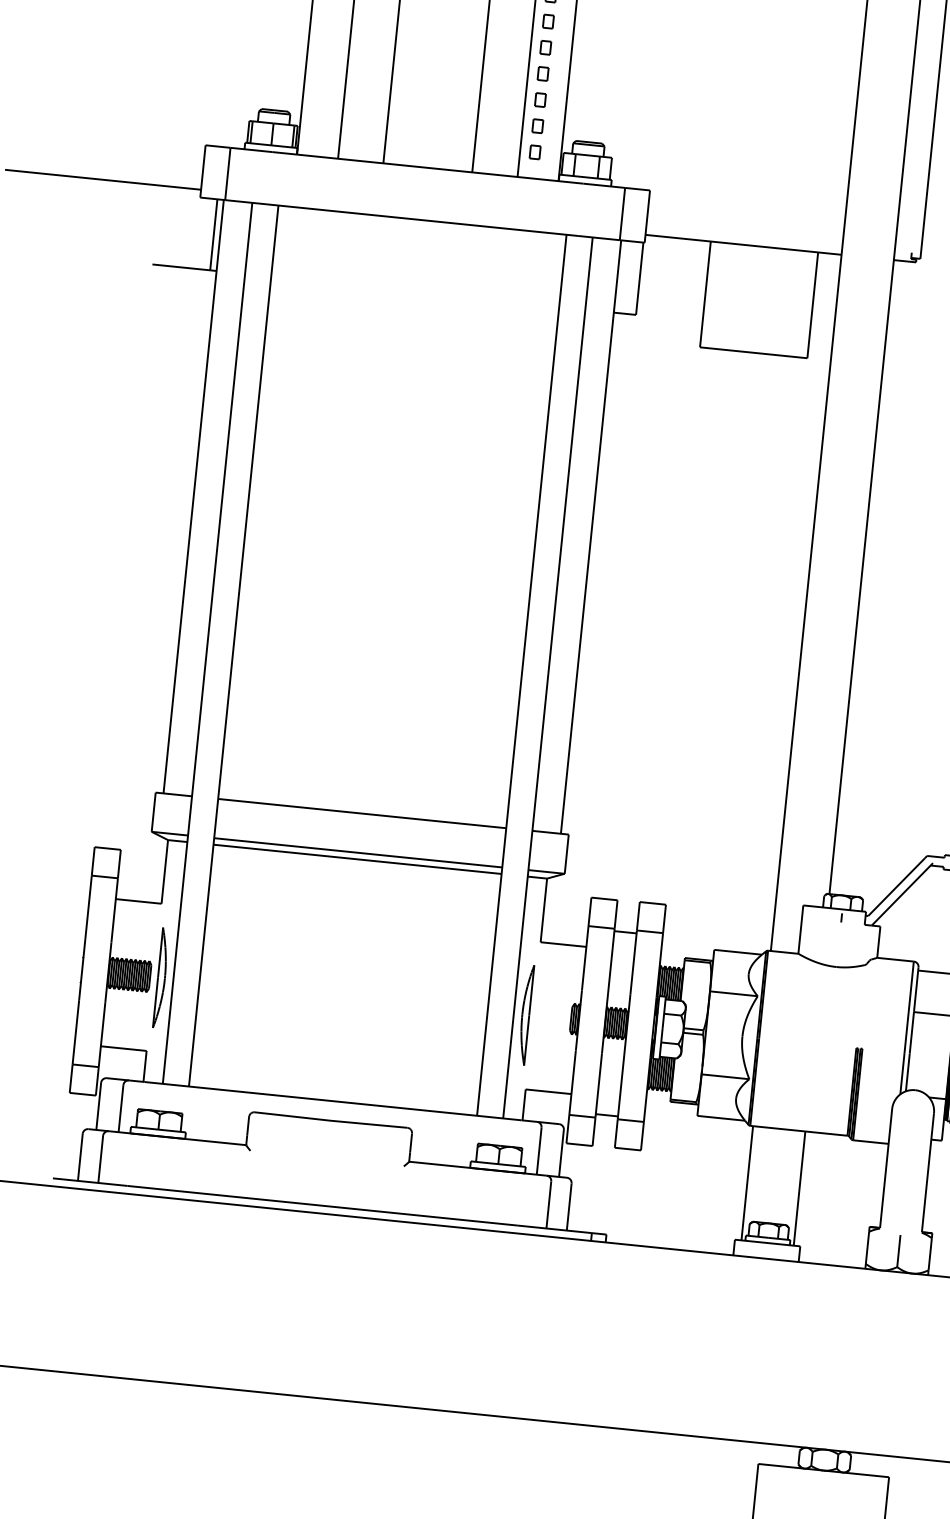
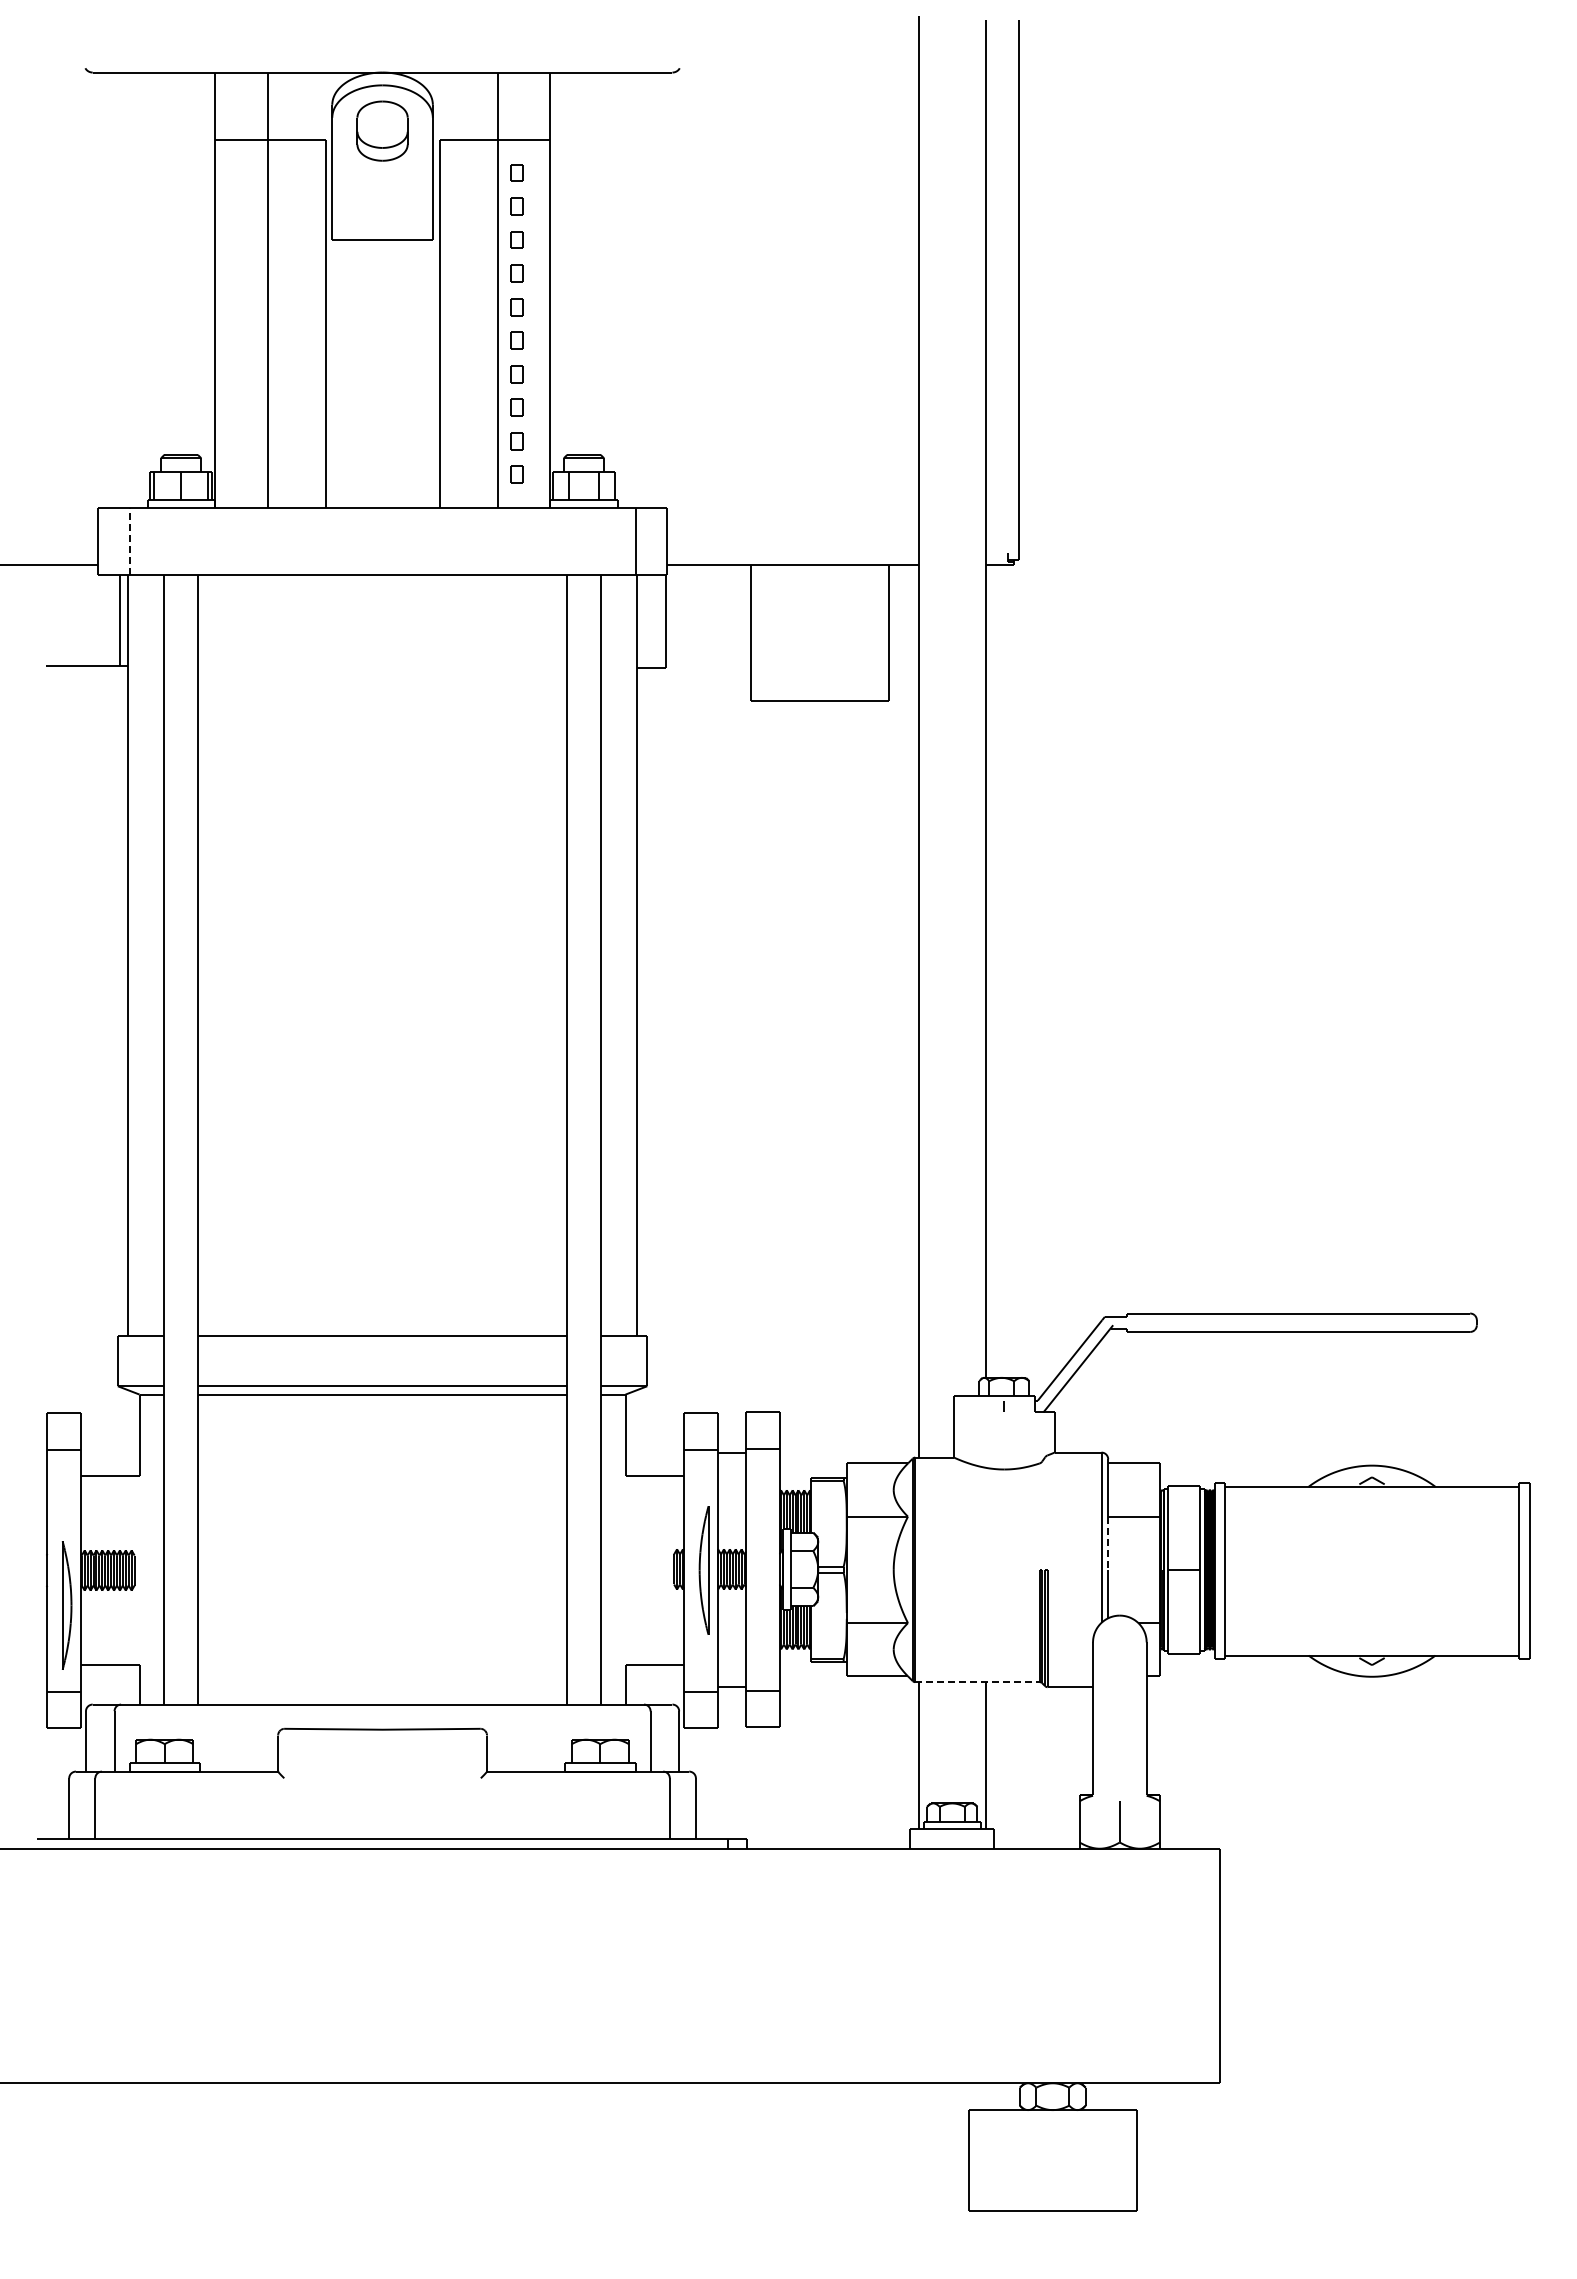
line: (227, 173) -> (129, 541), solid -> dashed
part: (161, 978) -> (66, 1605), moved
part: (525, 1015) -> (703, 1570), moved
line: (912, 1033) -> (1108, 1543), solid -> dashed
line: (799, 1131) -> (978, 1682), solid -> dashed

